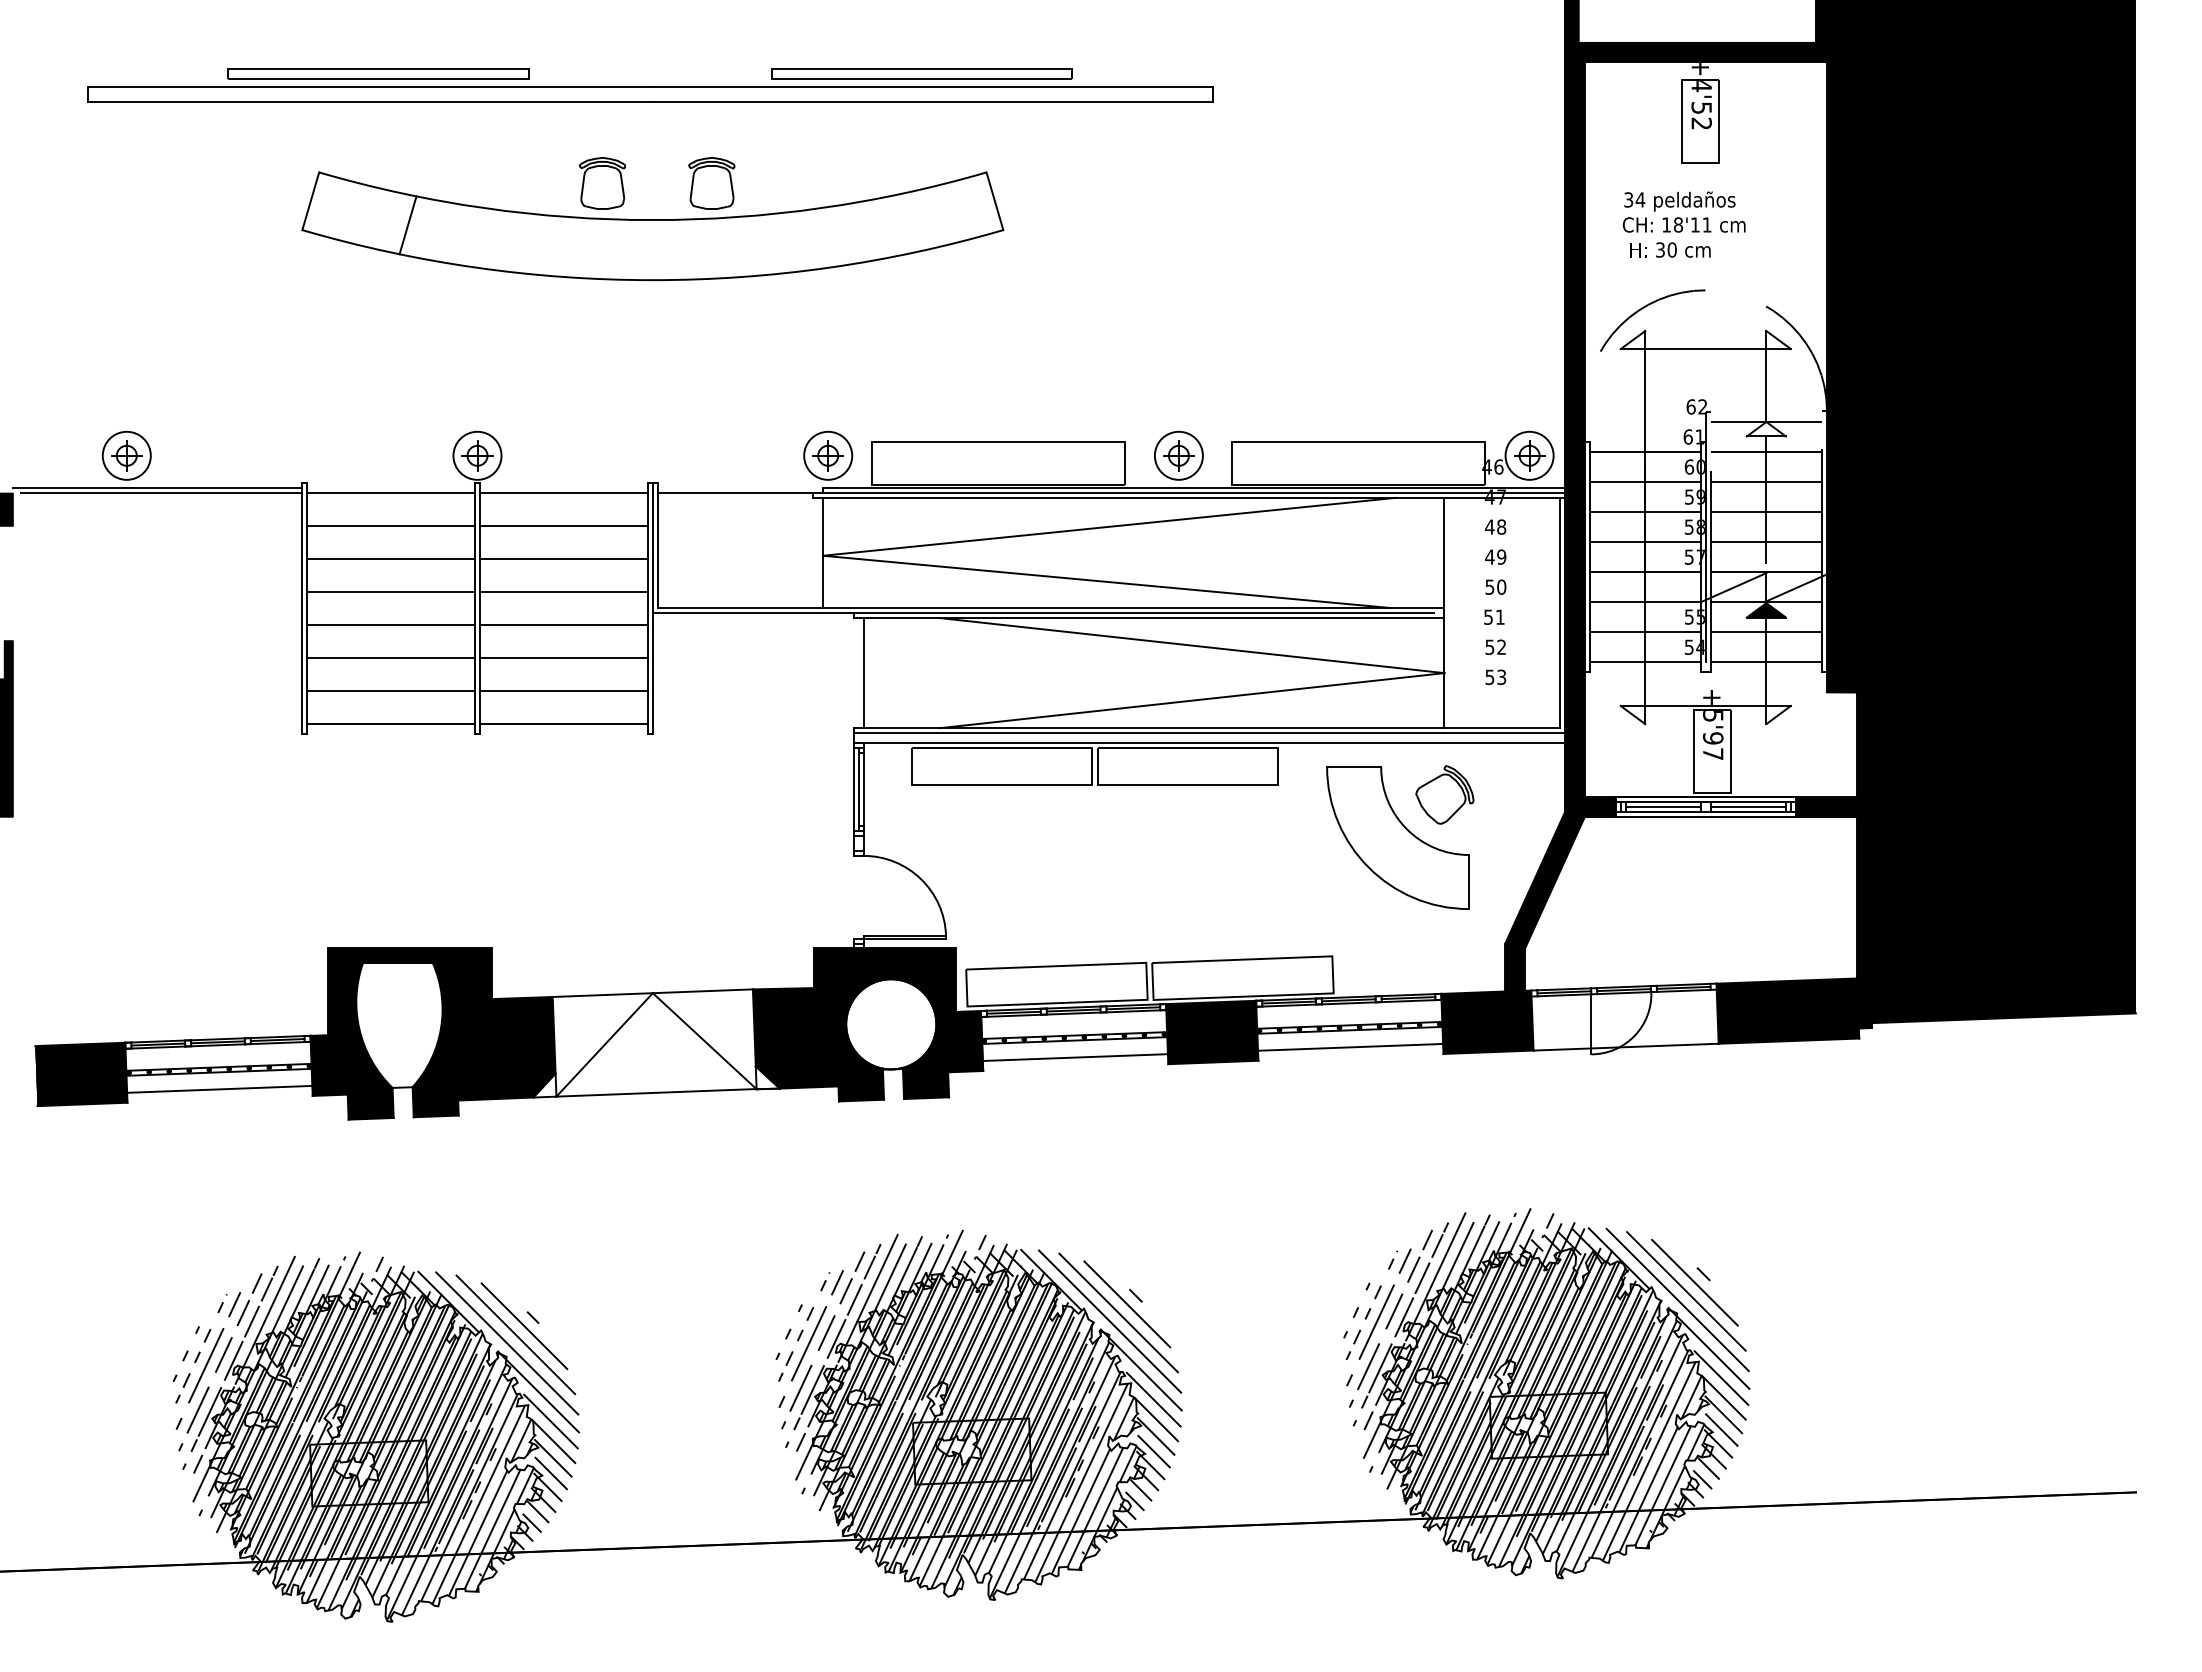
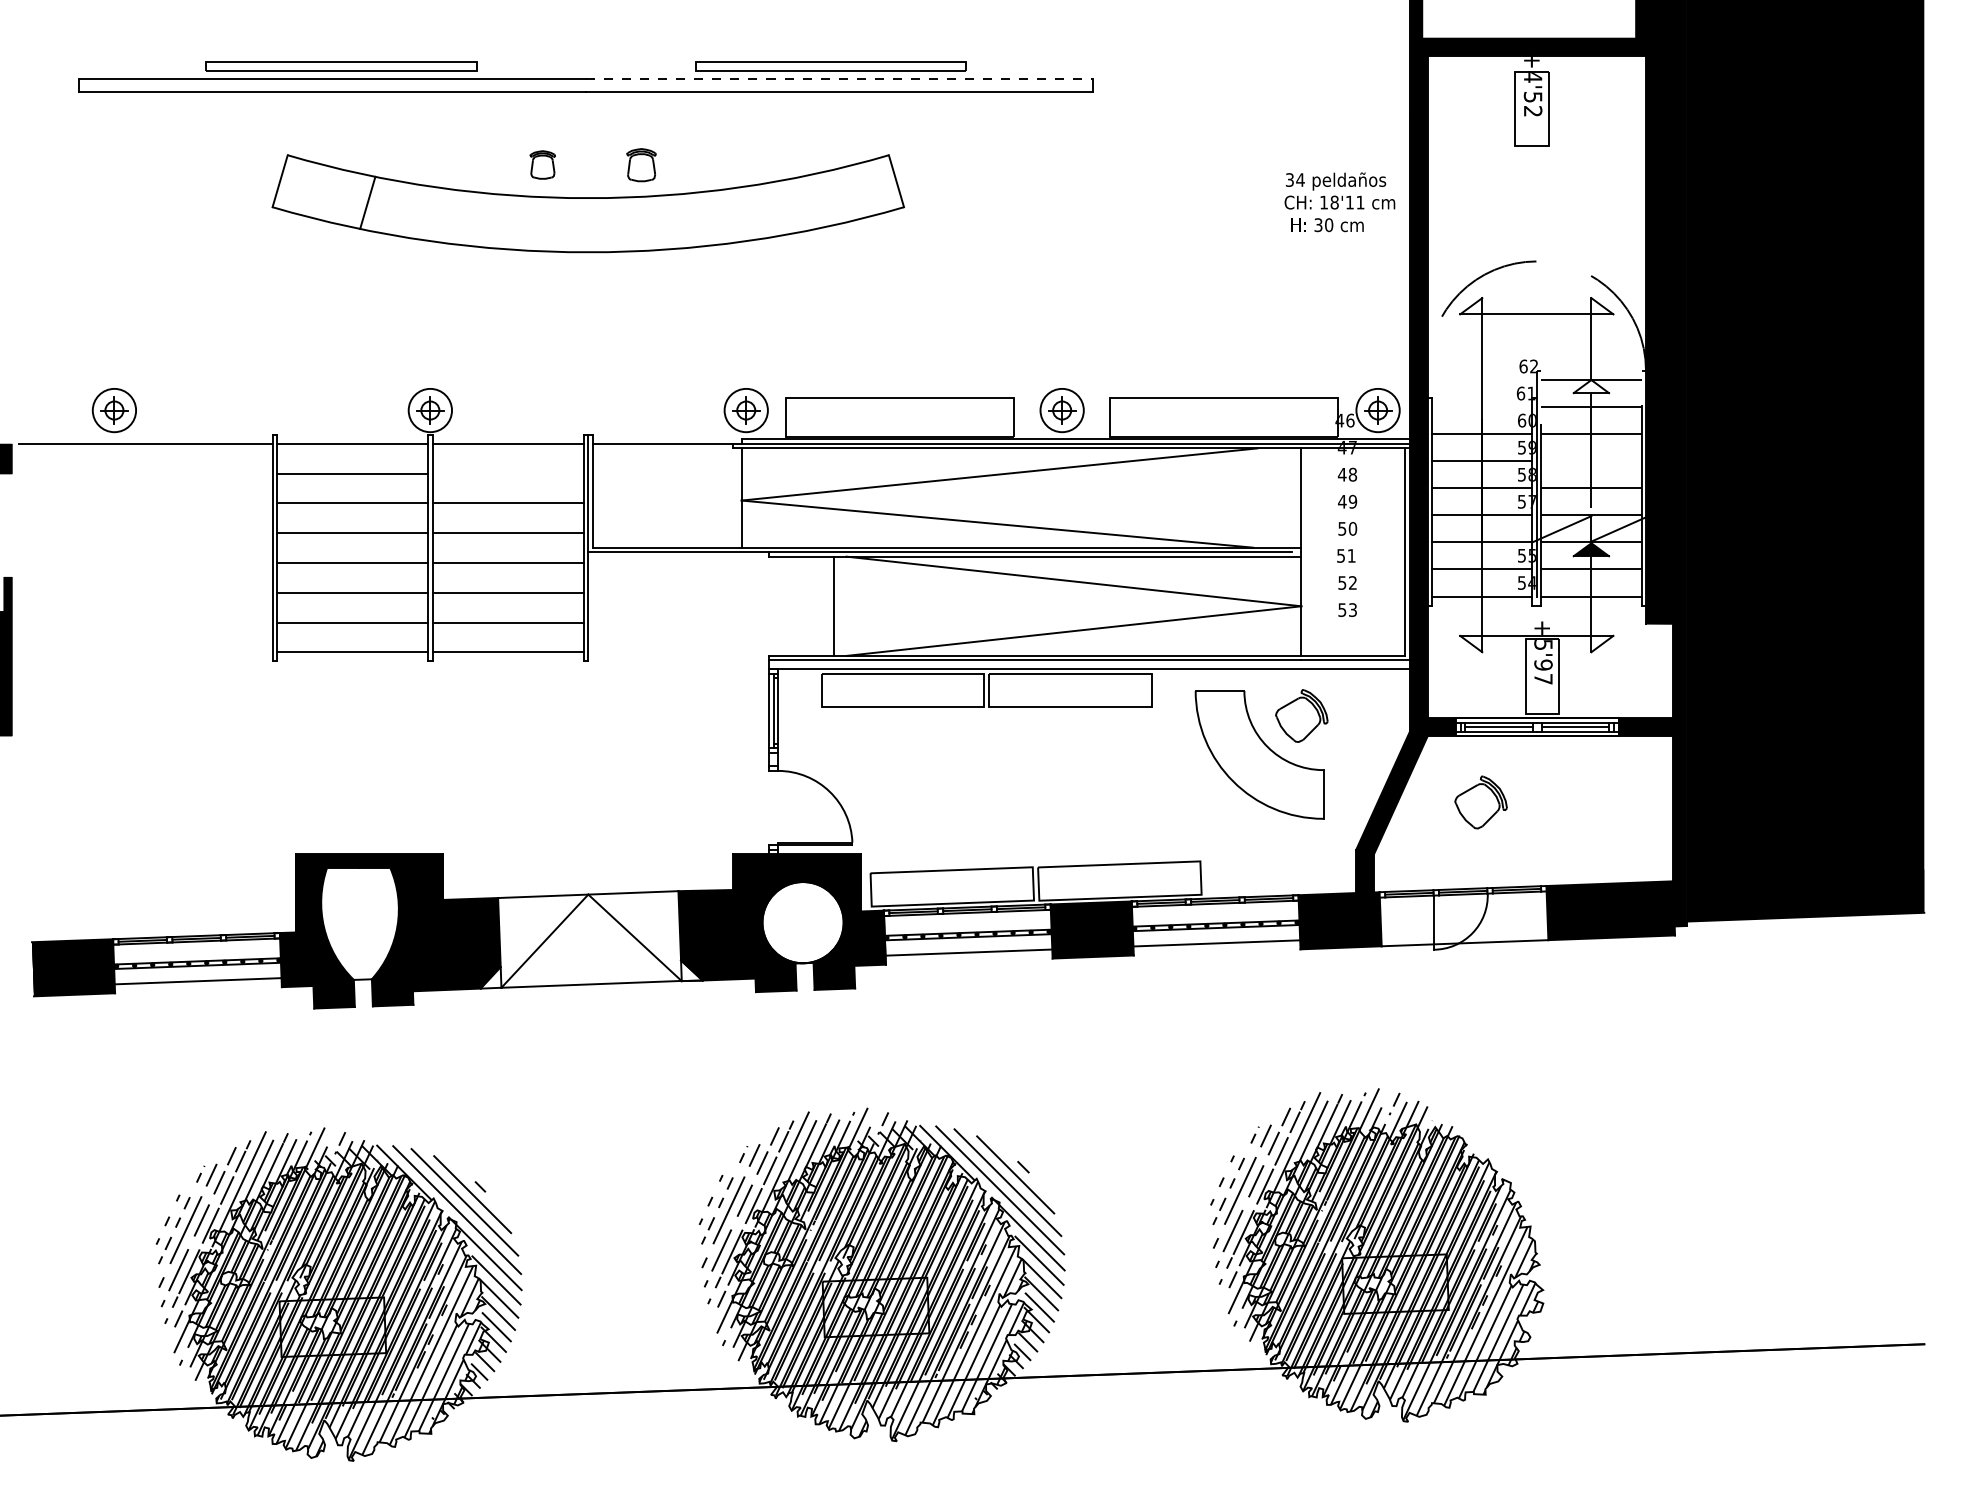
line: (932, 87) -> (840, 78), solid -> dashed
part: (601, 182) -> (542, 164), size x0.6
part: (711, 183) -> (641, 165), size x0.7
text: (1683, 224) -> (1339, 202), moved
line: (1644, 452) -> (1481, 407), removed
line: (157, 487) -> (142, 439), removed
line: (1766, 512) -> (1591, 461), removed
line: (563, 525) -> (507, 473), removed
line: (863, 673) -> (833, 606), moved
part: (1643, 890) -> (1480, 802), added
hatch: (1624, 1379) -> (1463, 1242), removed

